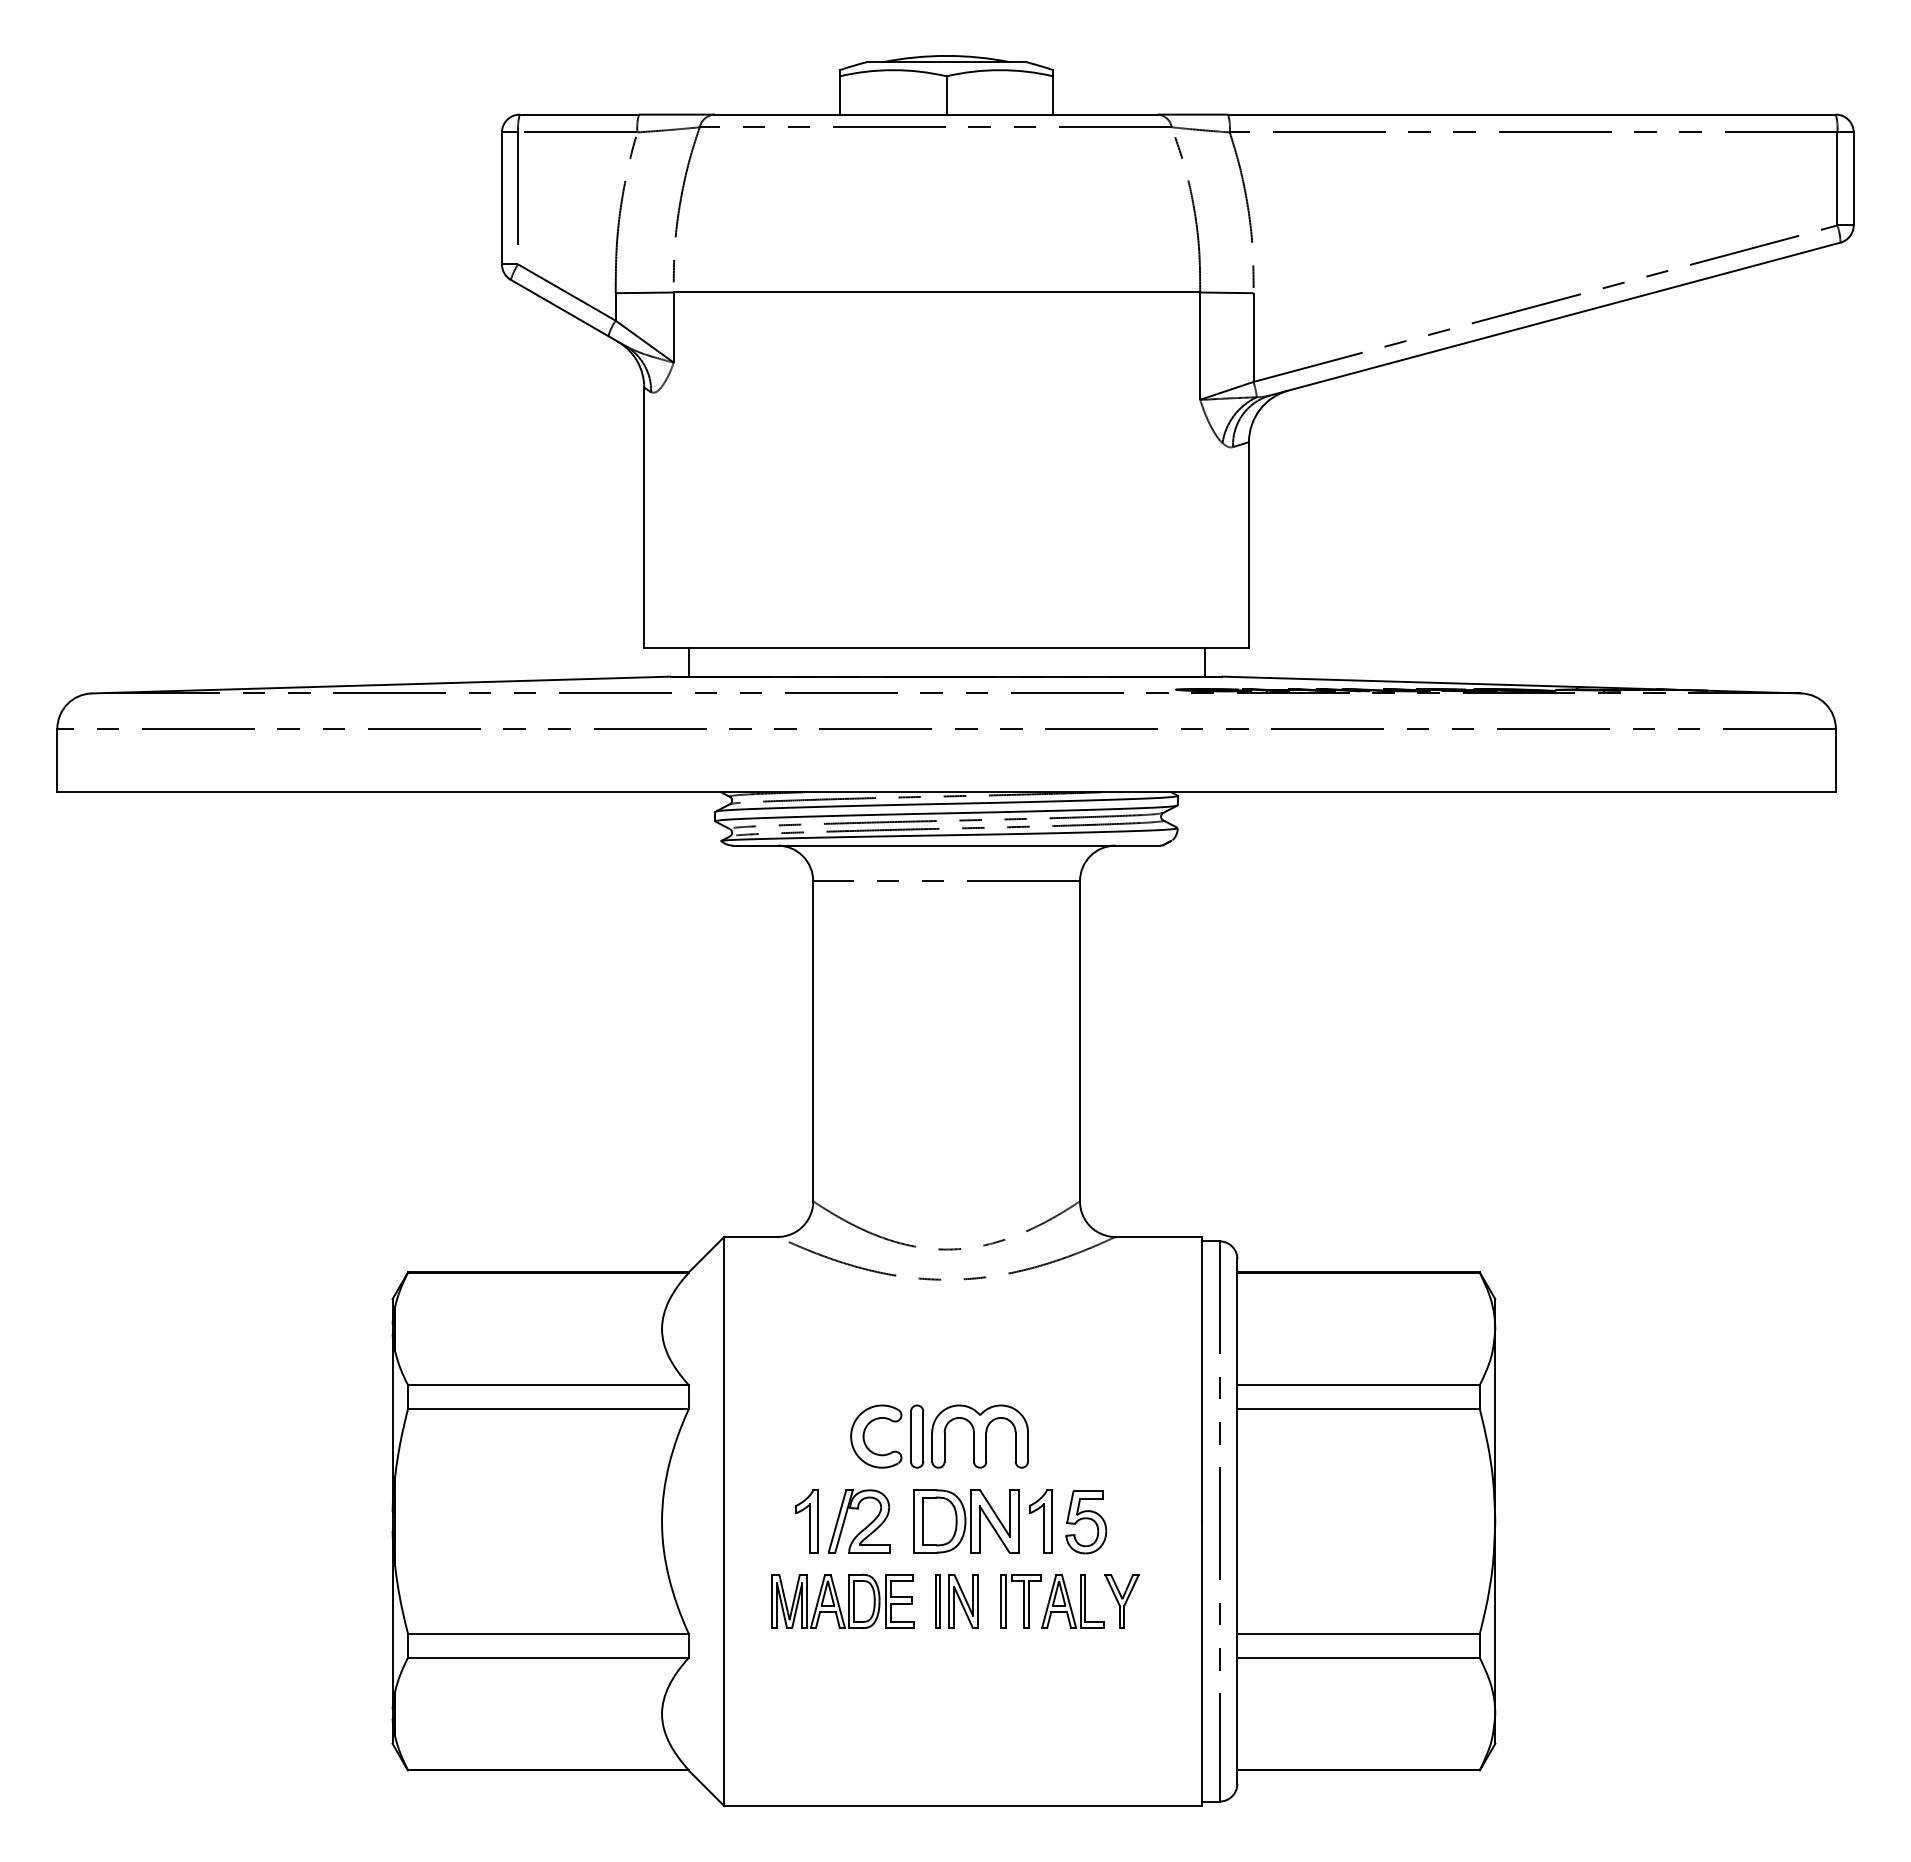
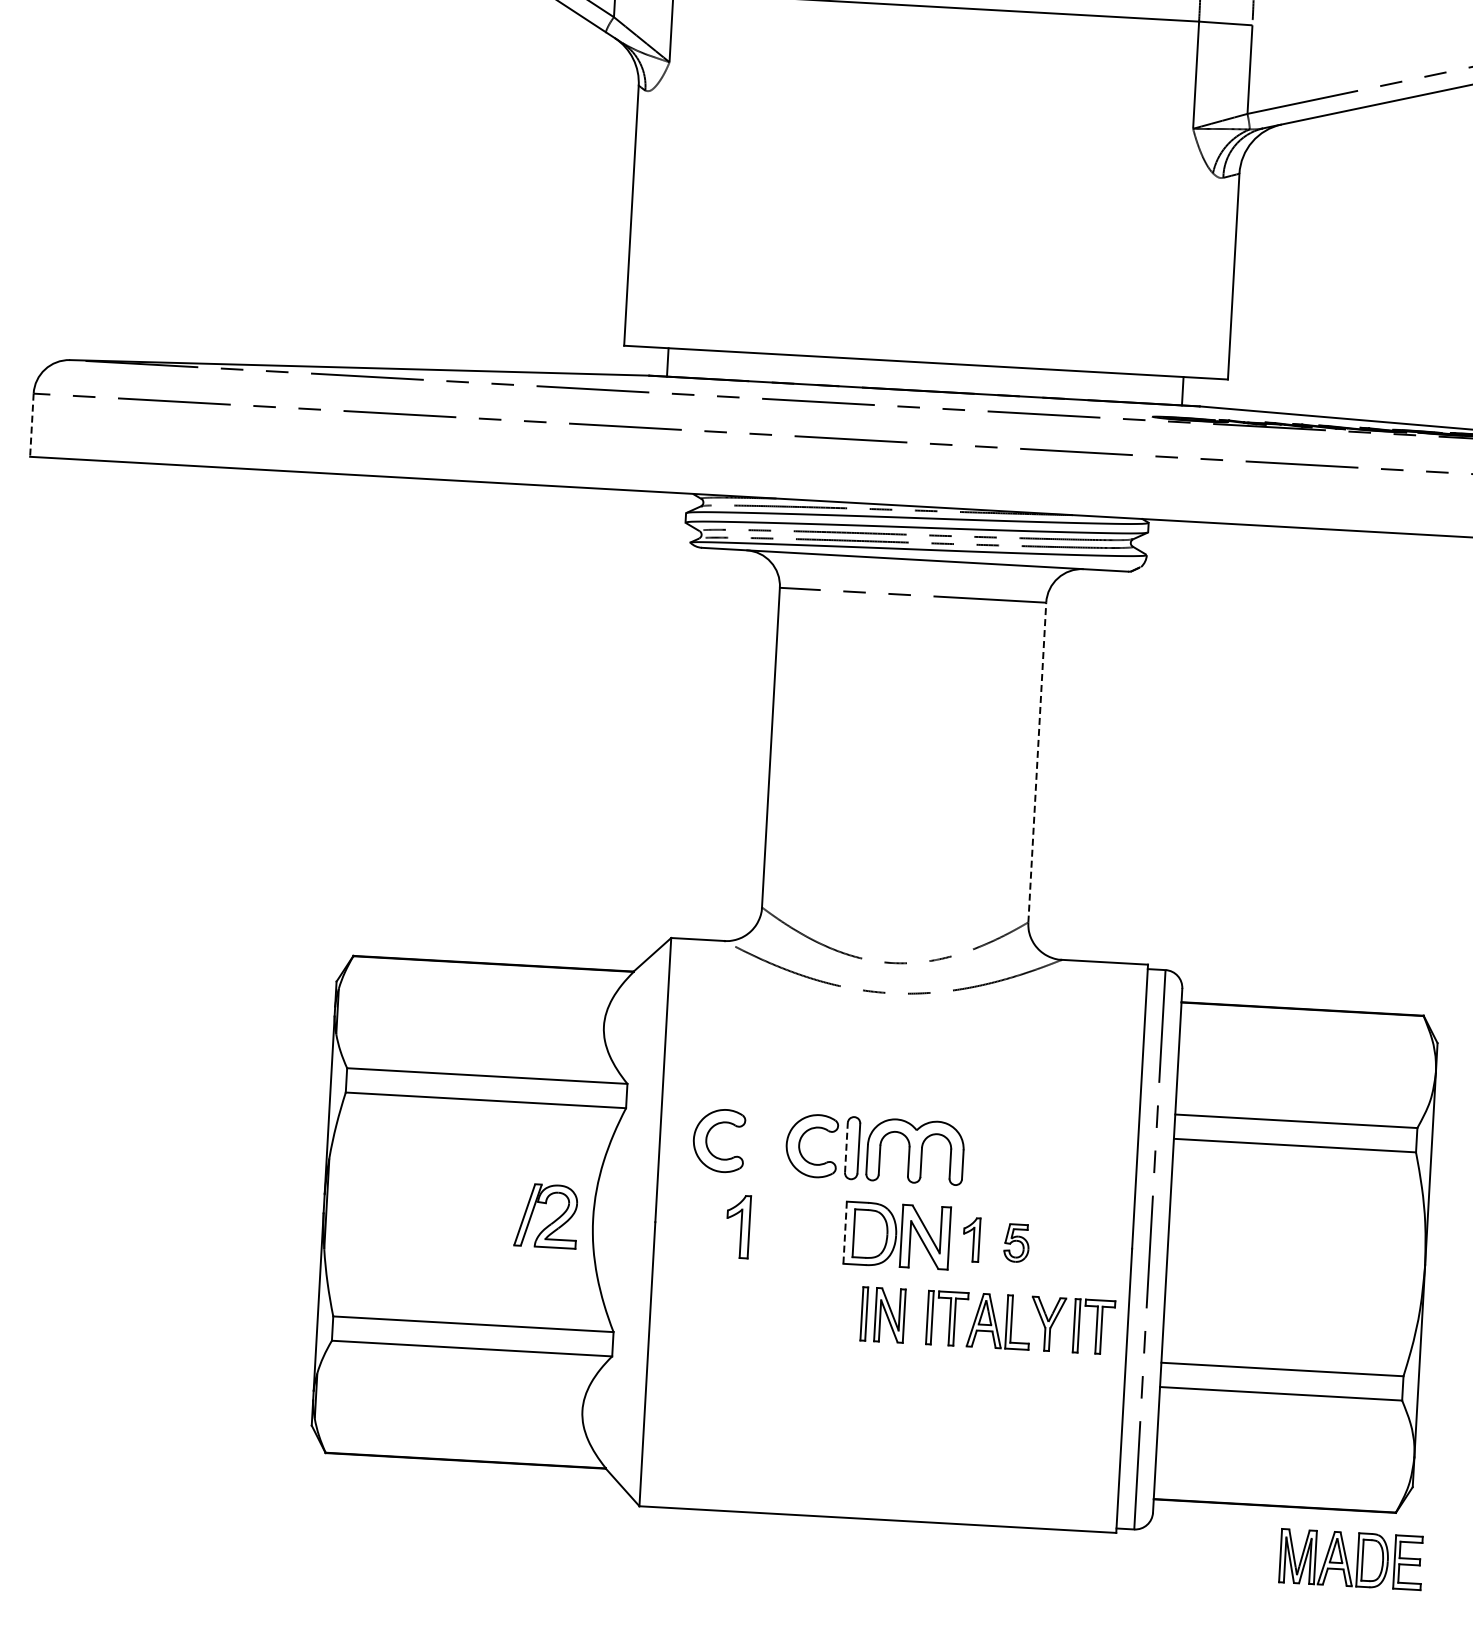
line: (57, 760) -> (32, 425), solid -> dashed
line: (1080, 1040) -> (1037, 761), solid -> dashed
part: (771, 1436) -> (707, 1139), added
line: (910, 1436) -> (846, 1147), solid -> dashed
line: (914, 1521) -> (845, 1232), solid -> dashed
part: (1040, 1521) -> (971, 1239), size x0.7
part: (1086, 1522) -> (1016, 1243), size x0.6
part: (863, 1528) -> (550, 1223), moved
part: (842, 1601) -> (1350, 1559), moved
part: (1167, 1601) -> (1093, 1326), added

